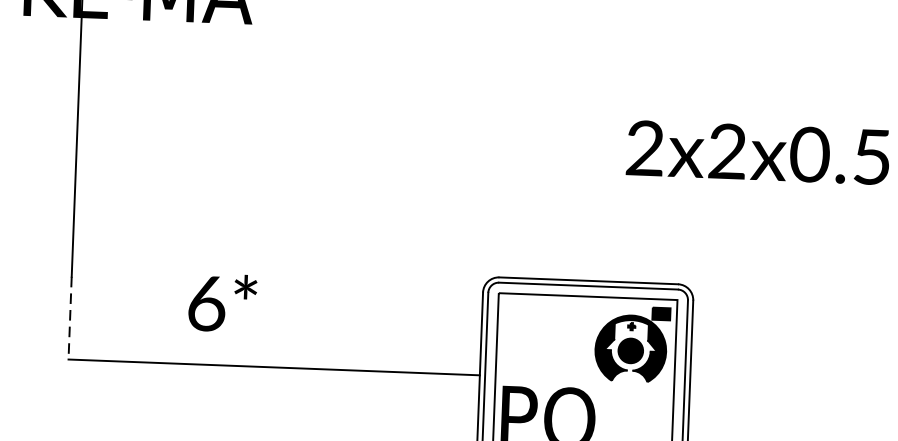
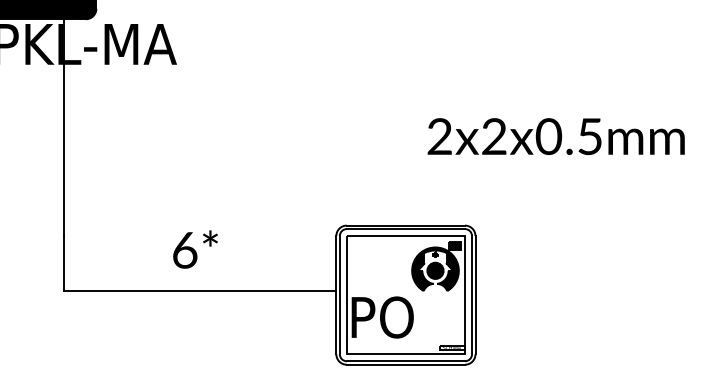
text: (222, 302) -> (195, 249), moved
line: (70, 318) -> (64, 263), dashed -> solid

